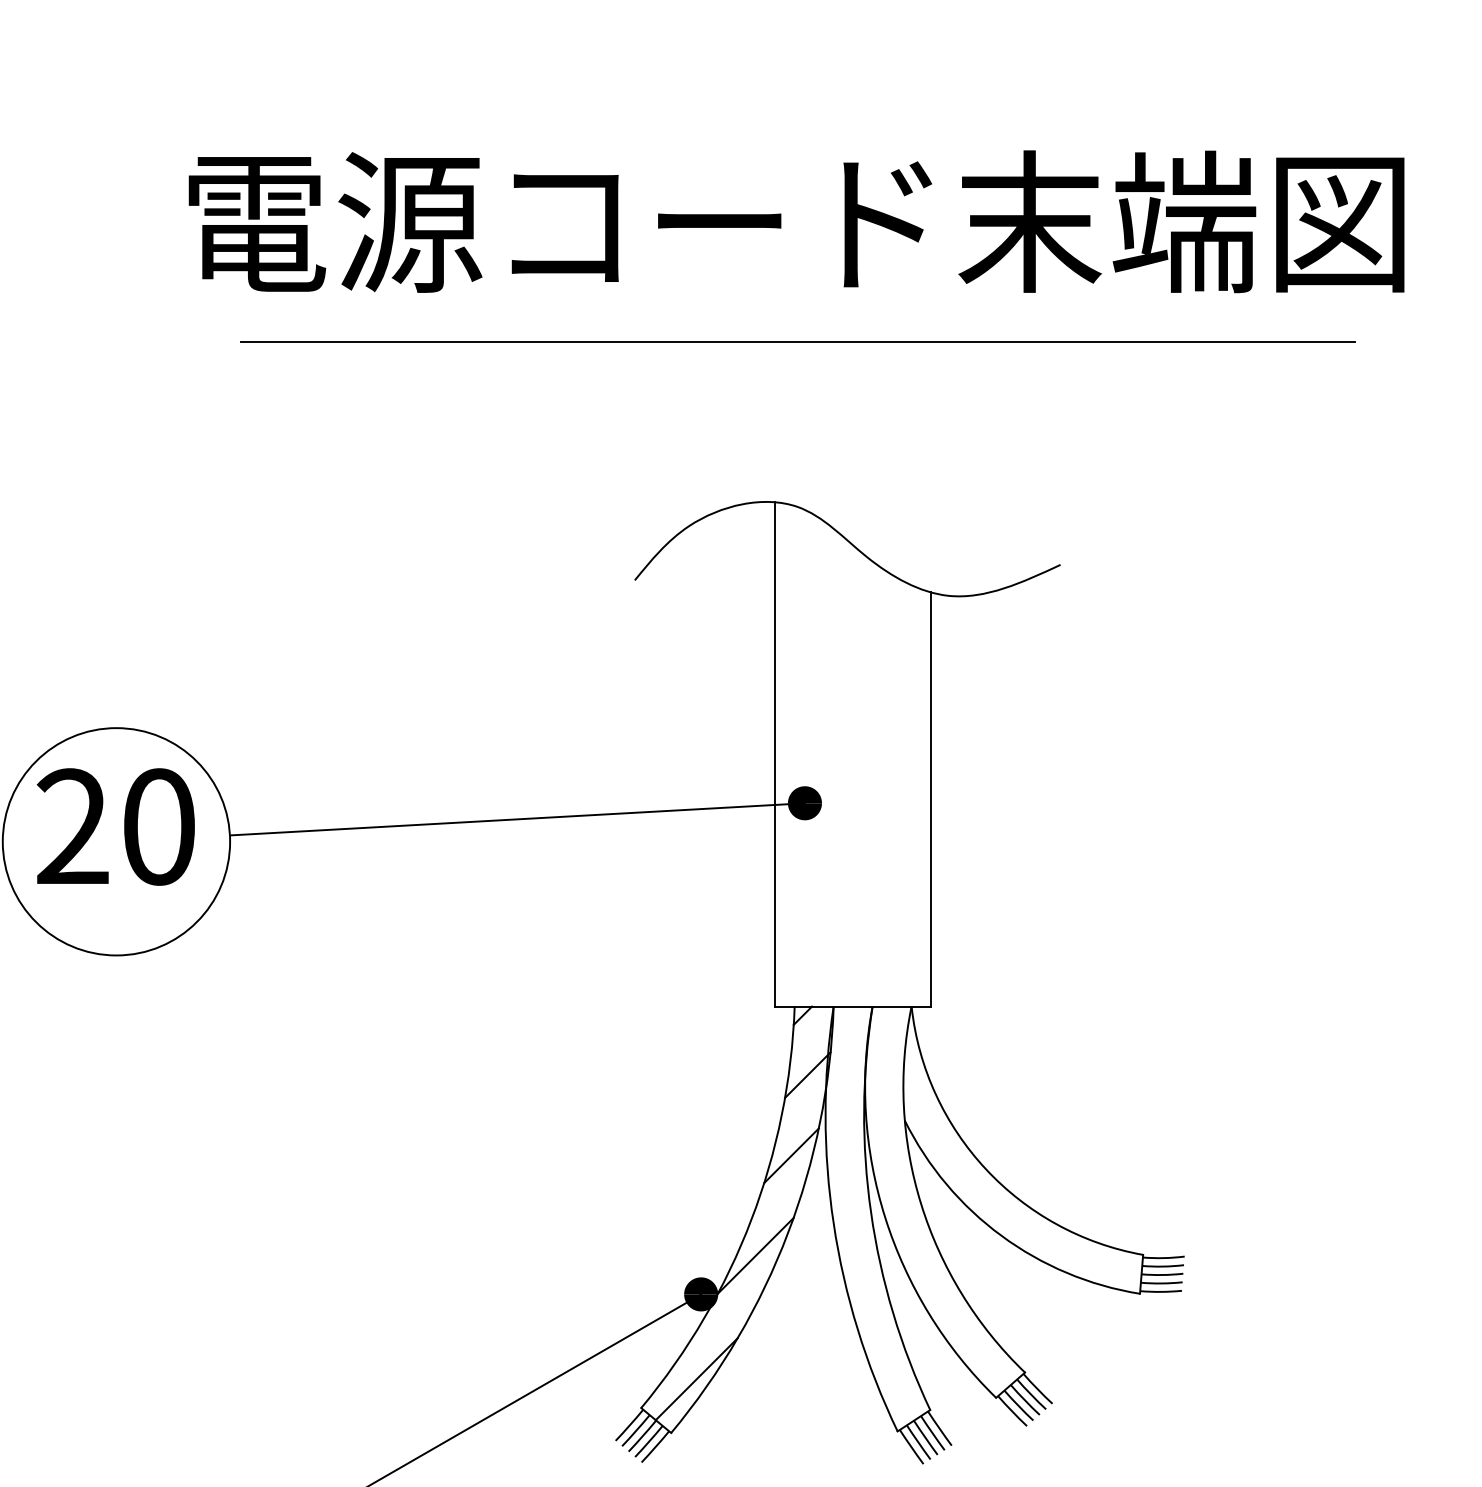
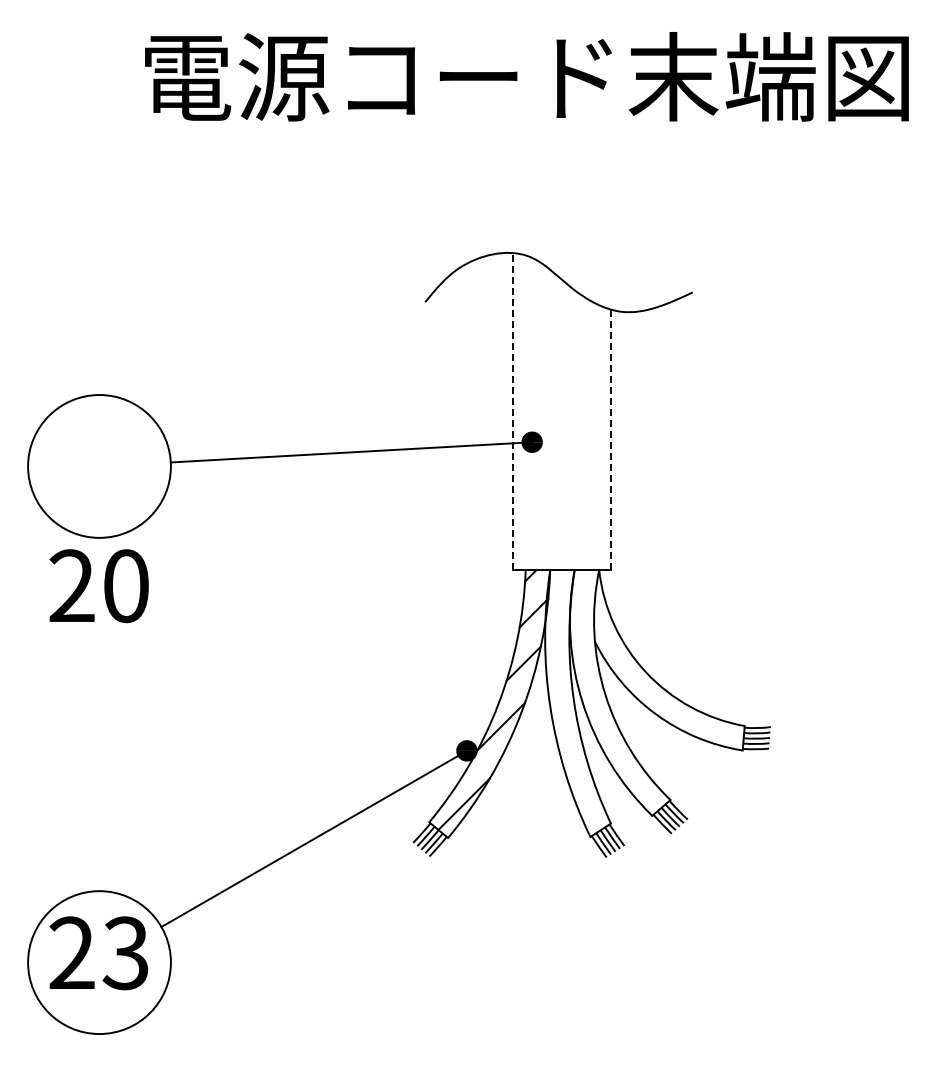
line: (797, 342) -> (527, 152), removed
line: (775, 754) -> (513, 411), solid -> dashed
line: (931, 798) -> (611, 439), solid -> dashed
text: (114, 827) -> (98, 586), moved

